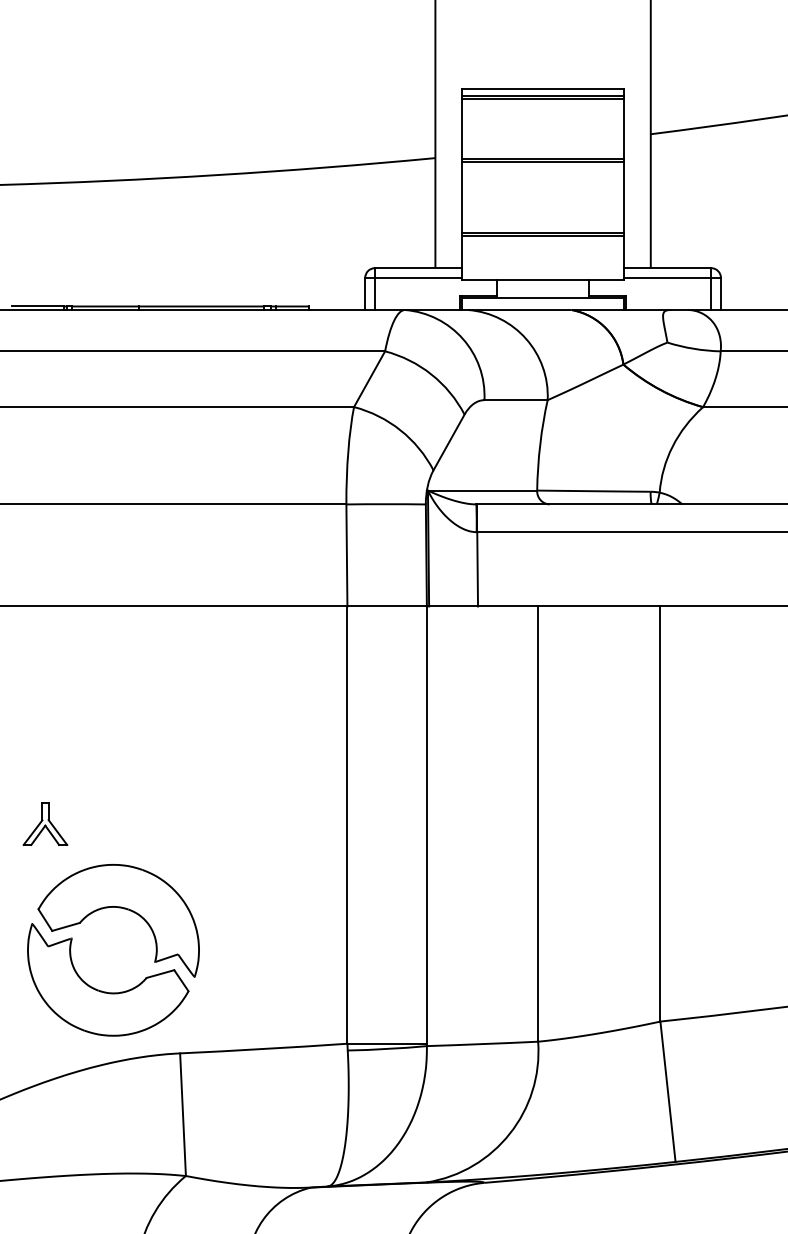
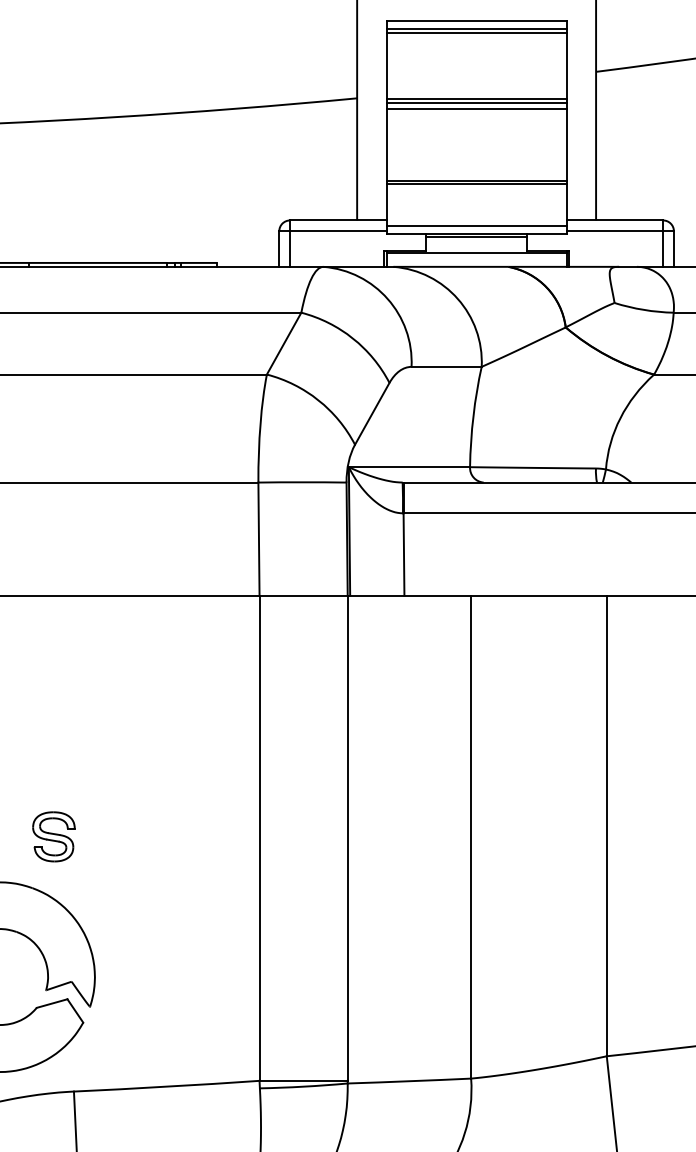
line: (542, 167) -> (475, 108), added
line: (542, 272) -> (475, 225), added
line: (542, 283) -> (475, 237), added
part: (161, 823) -> (53, 836), added

